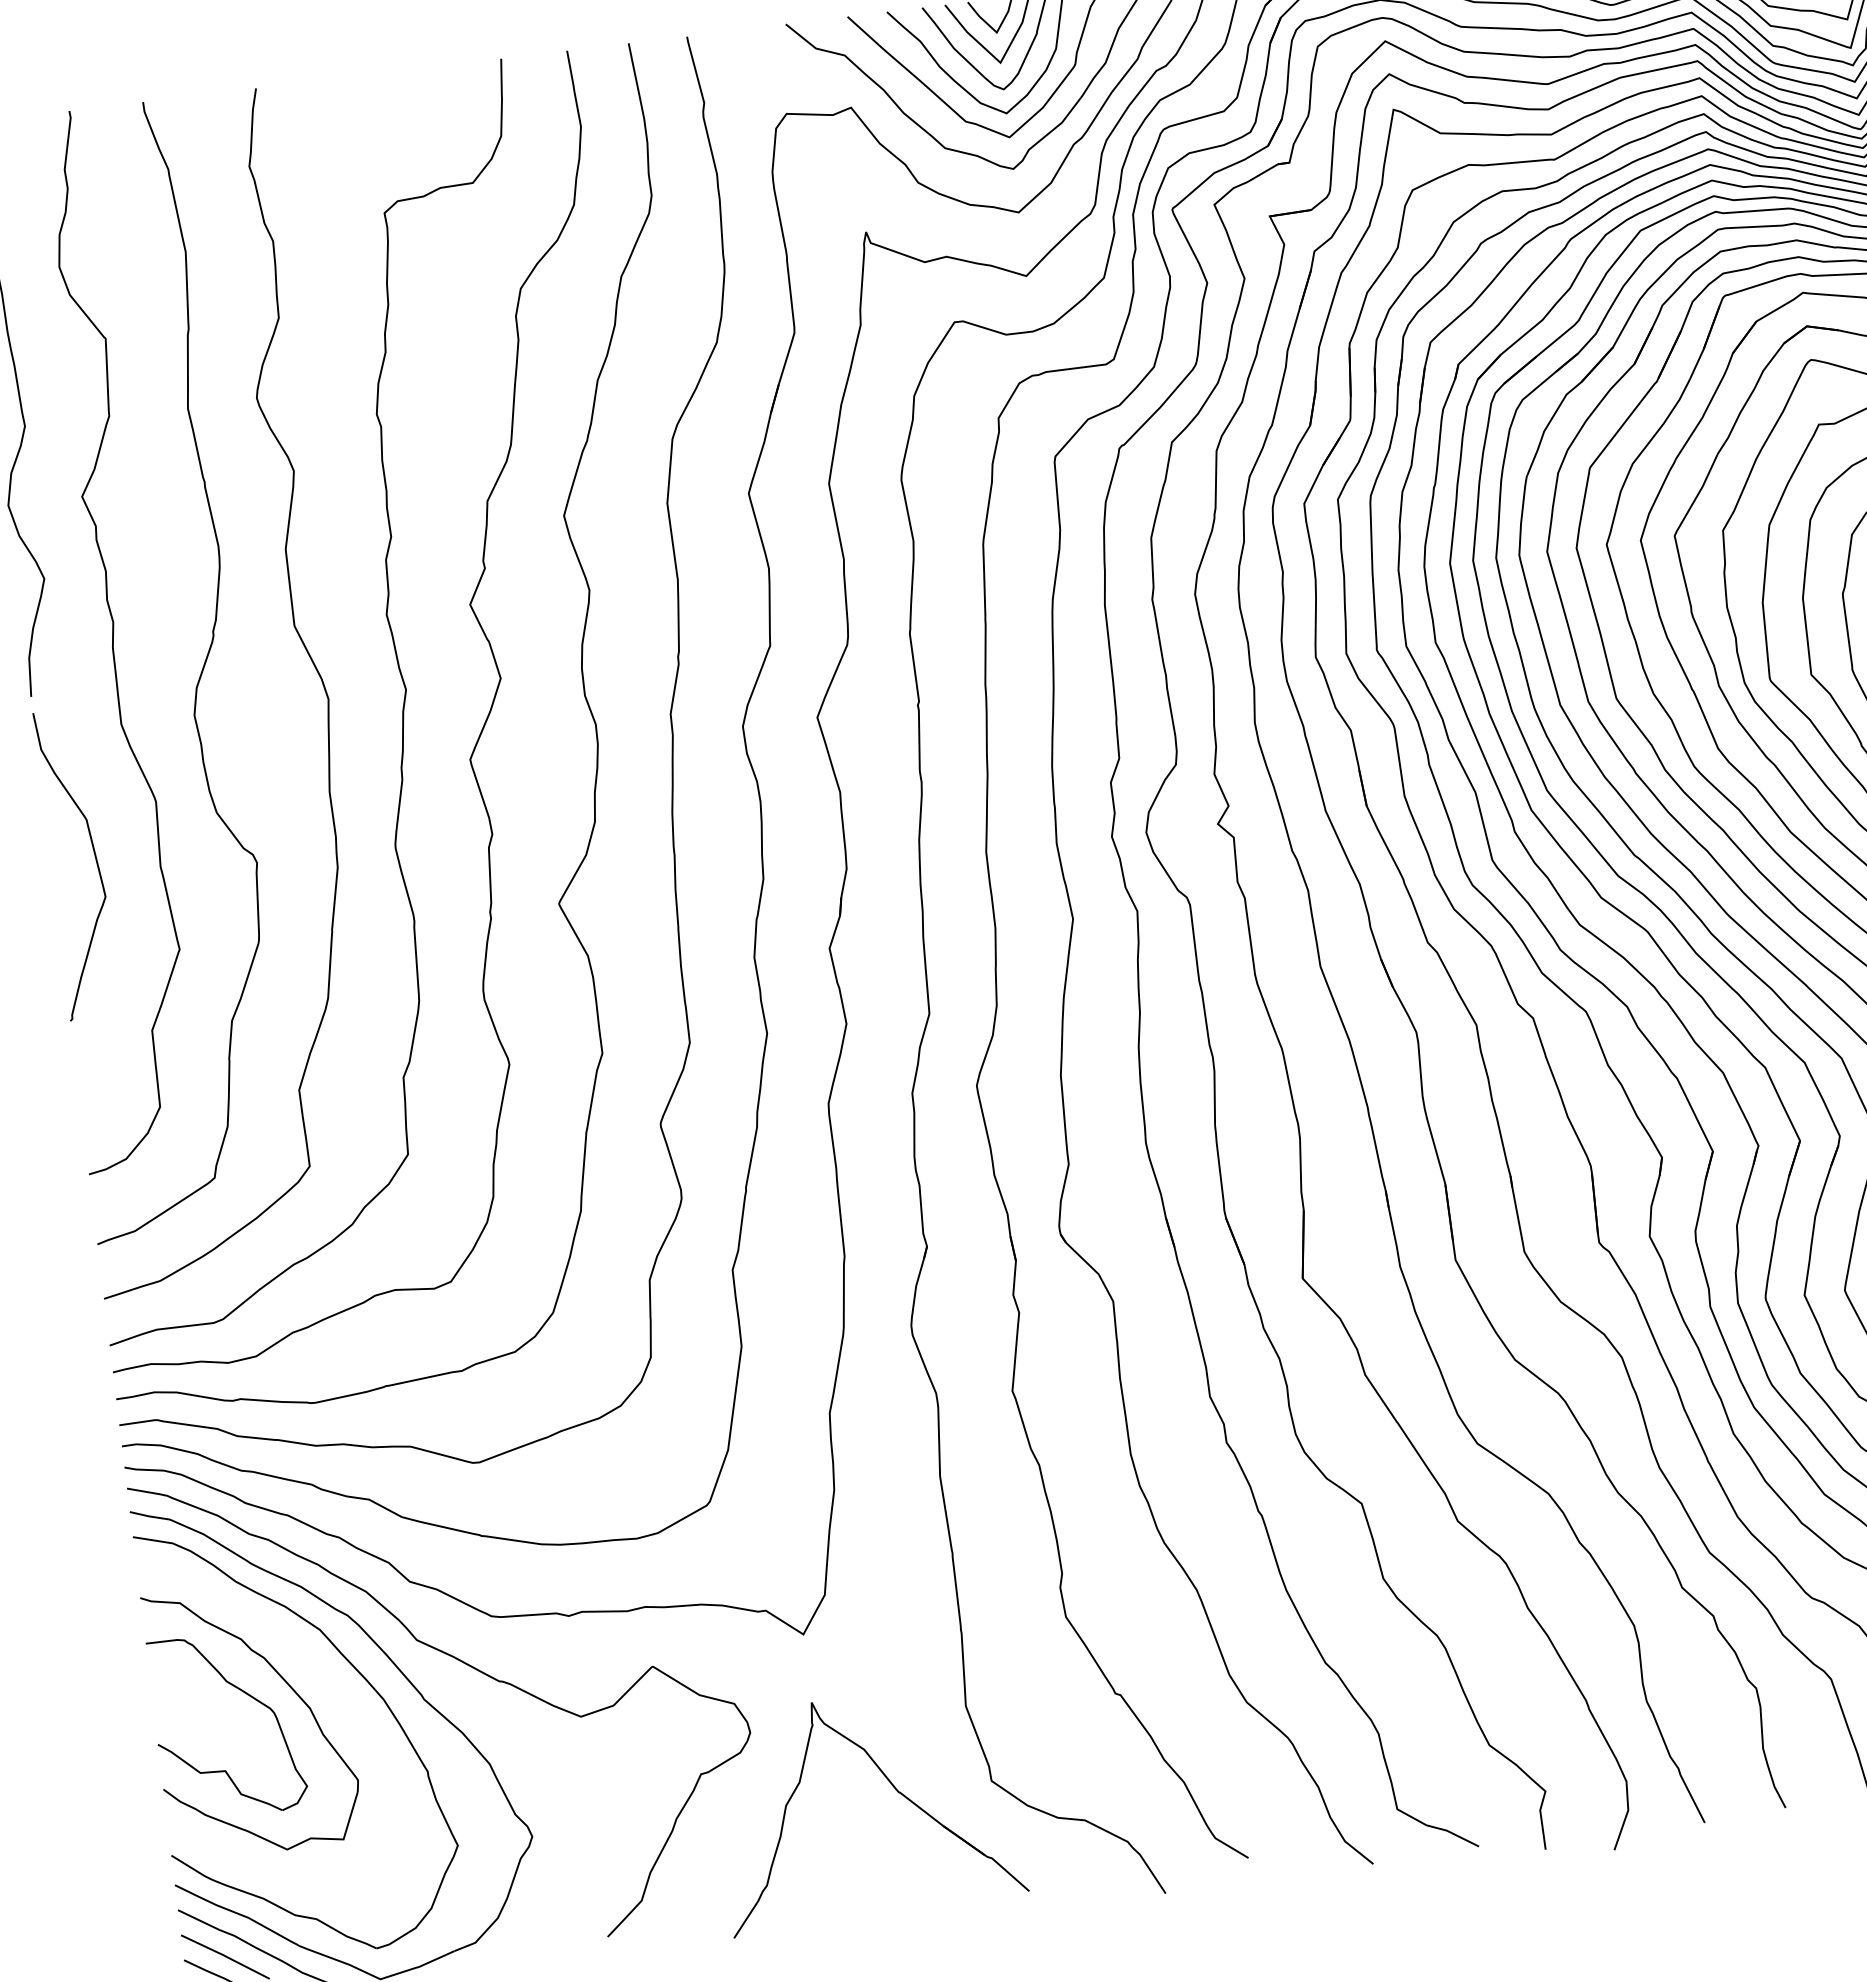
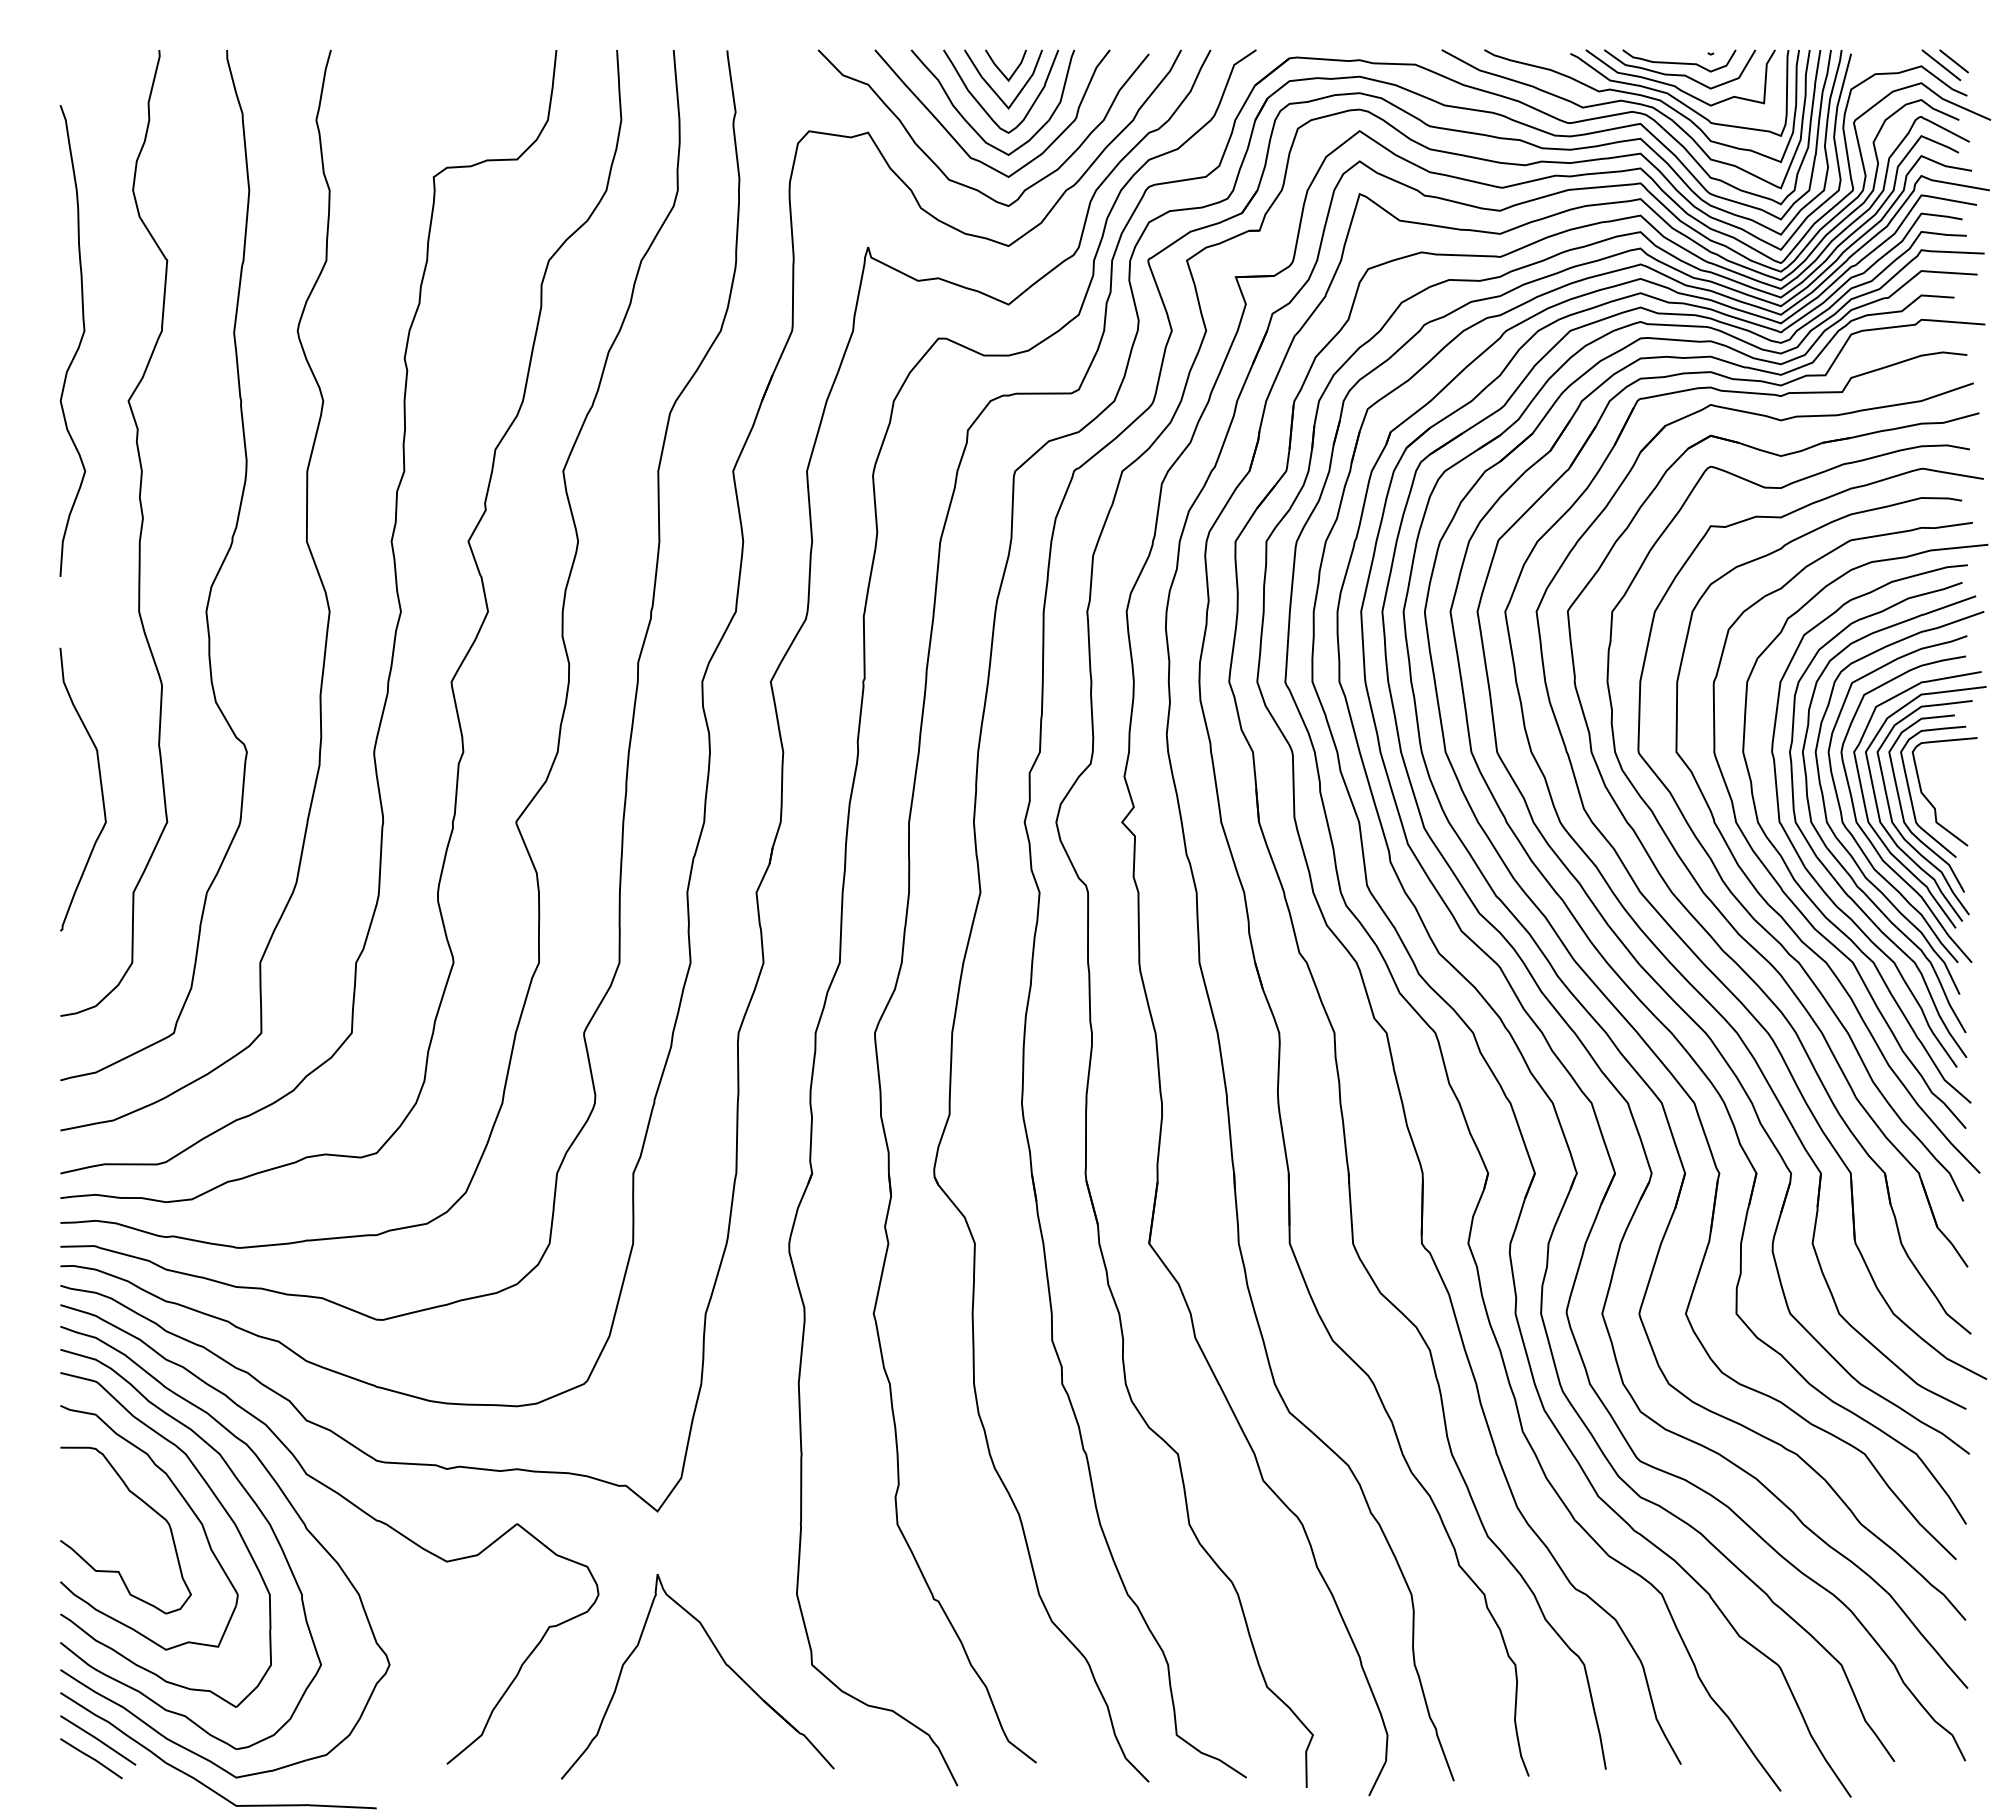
curve: (95, 860) -> (100, 788), moved
part: (324, 1682) -> (218, 1502), added

